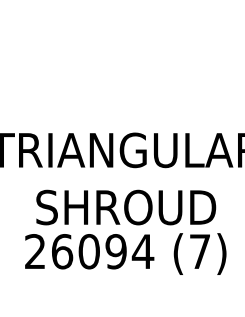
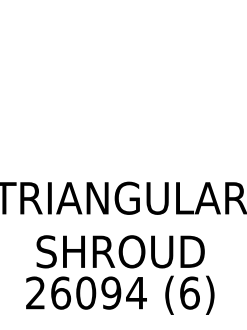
text: (199, 251) -> (189, 292), (7) -> (6)

